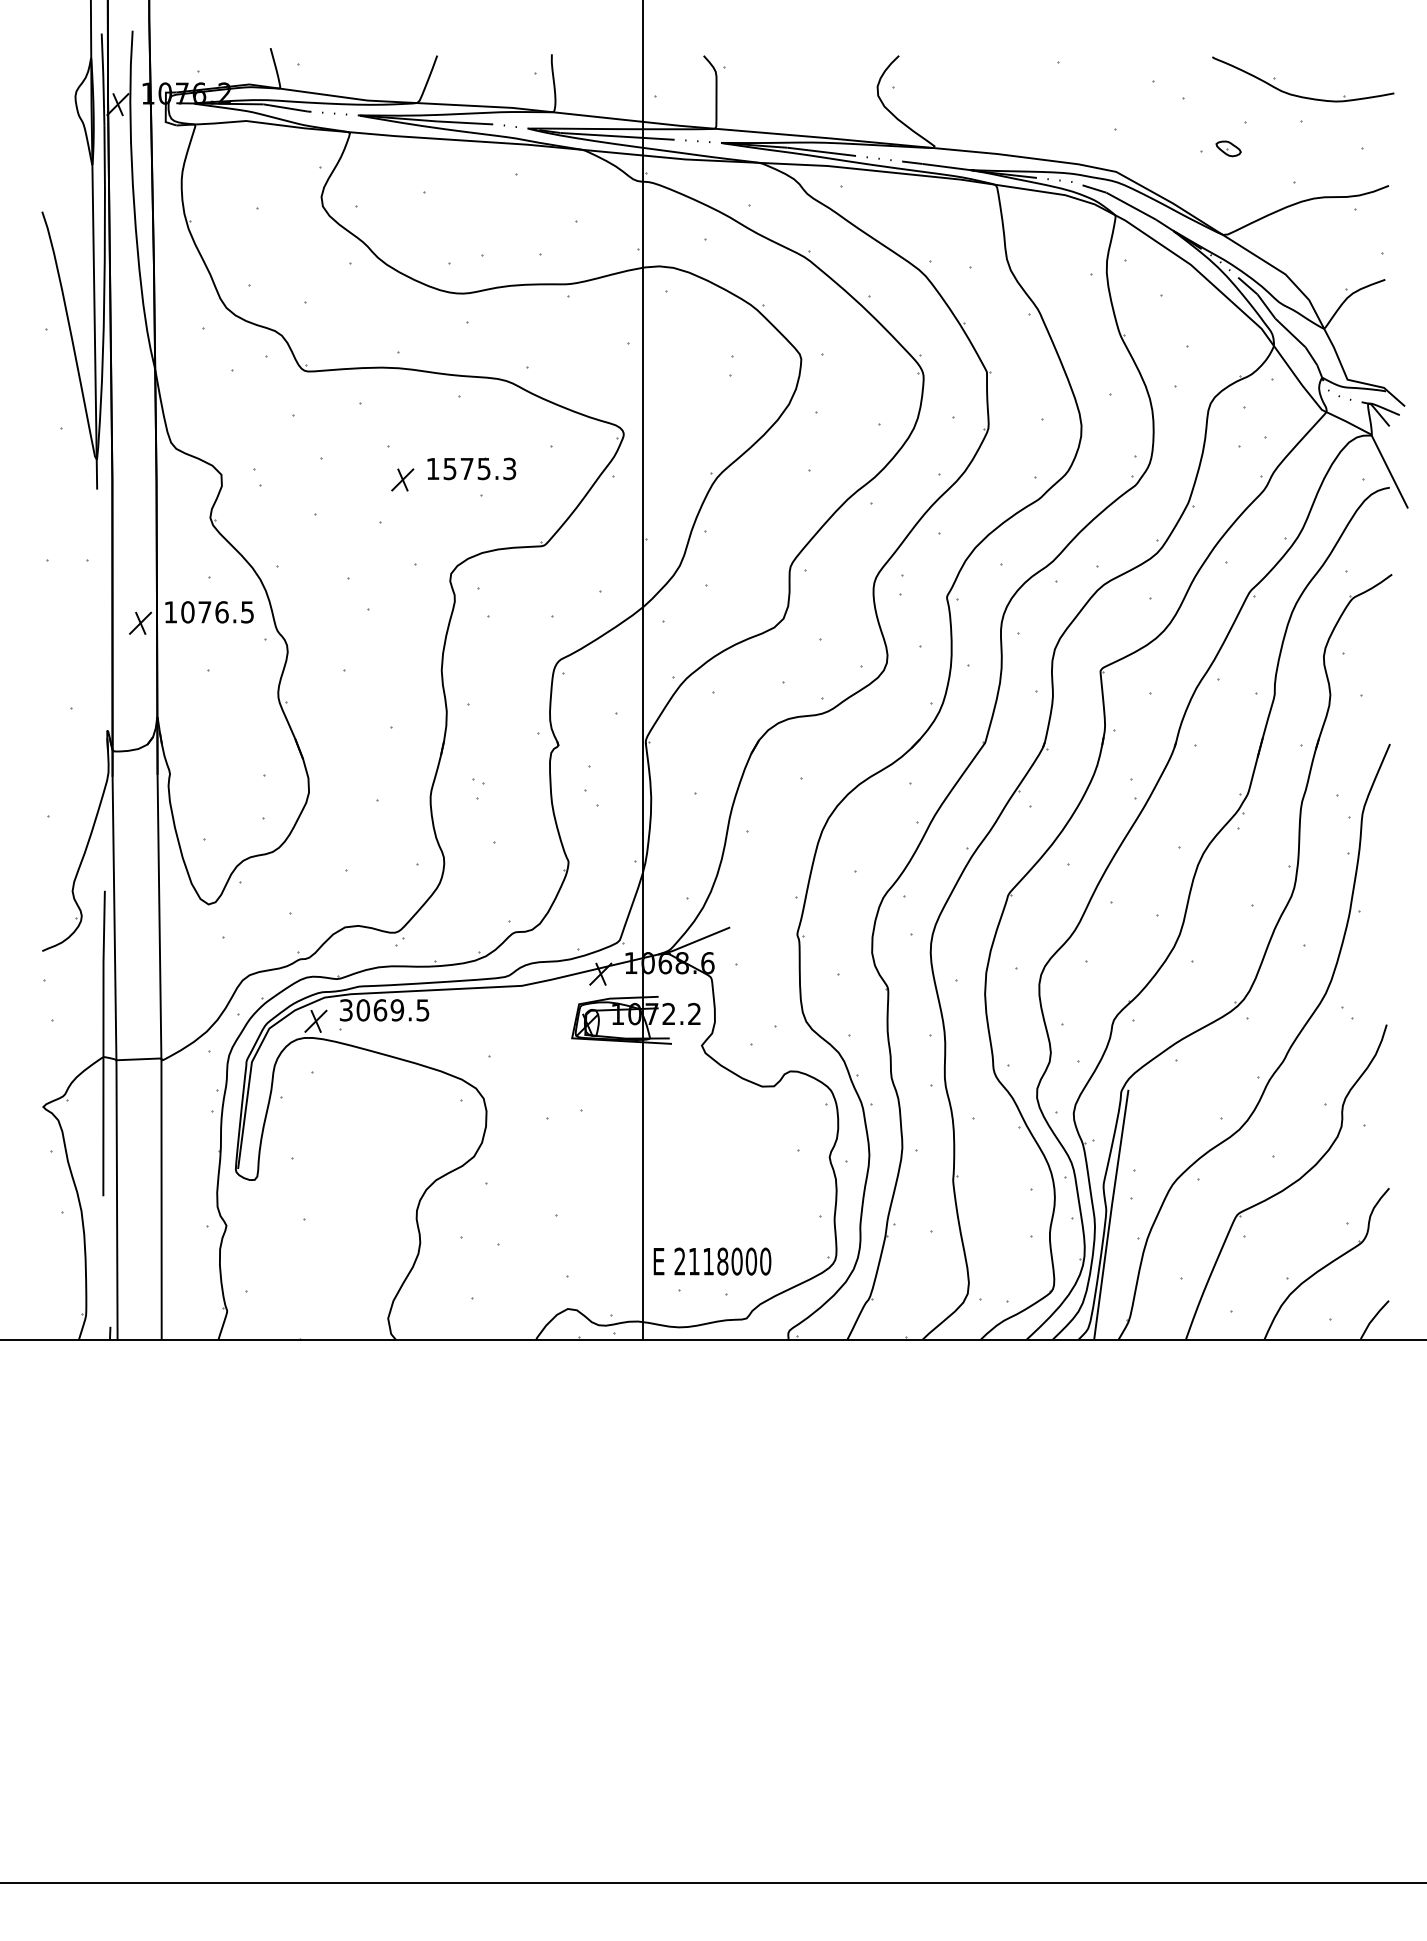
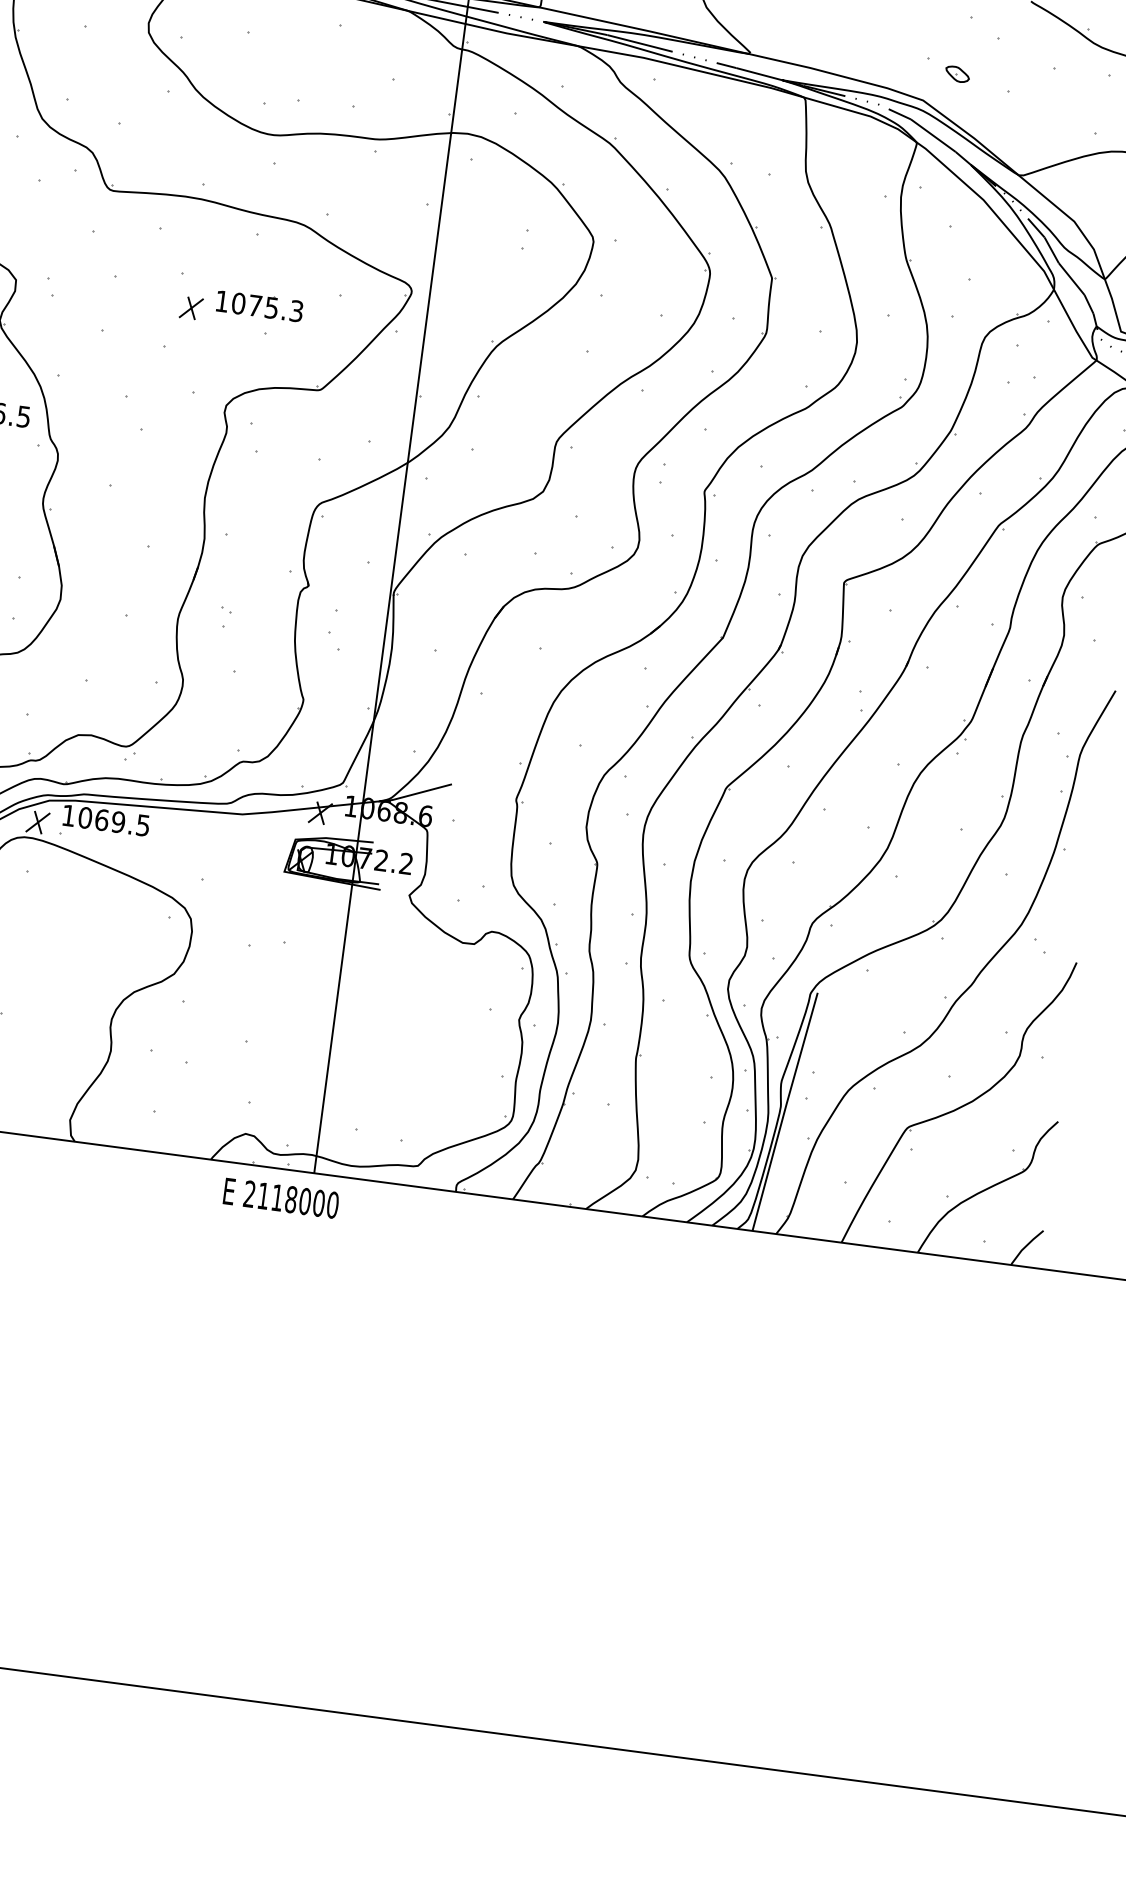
part: (1228, 148) -> (957, 73), moved
text: (449, 468) -> (238, 303), 1575.3 -> 1075.3
text: (345, 1010) -> (68, 815), 3069.5 -> 1069.5
text: (712, 1261) -> (281, 1198), moved

